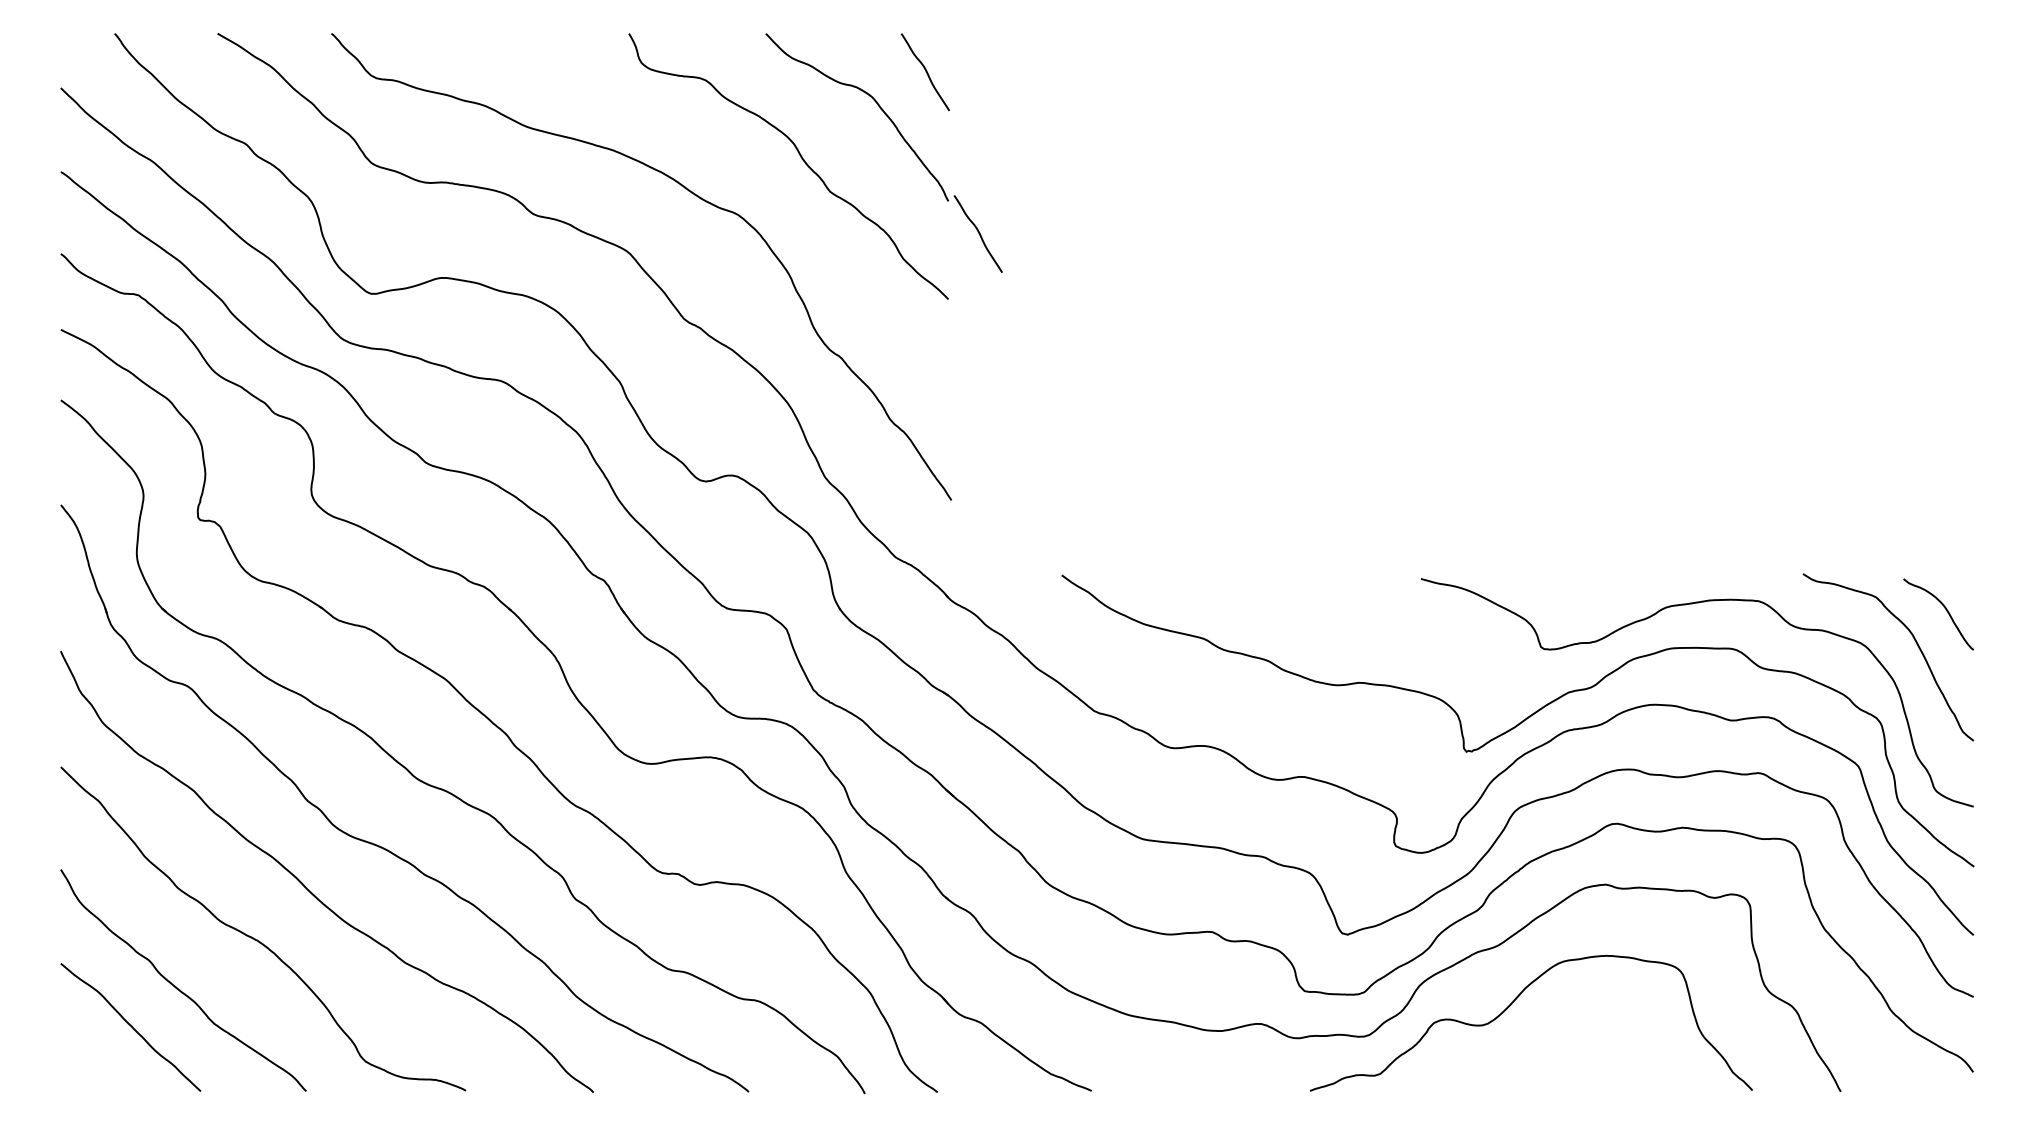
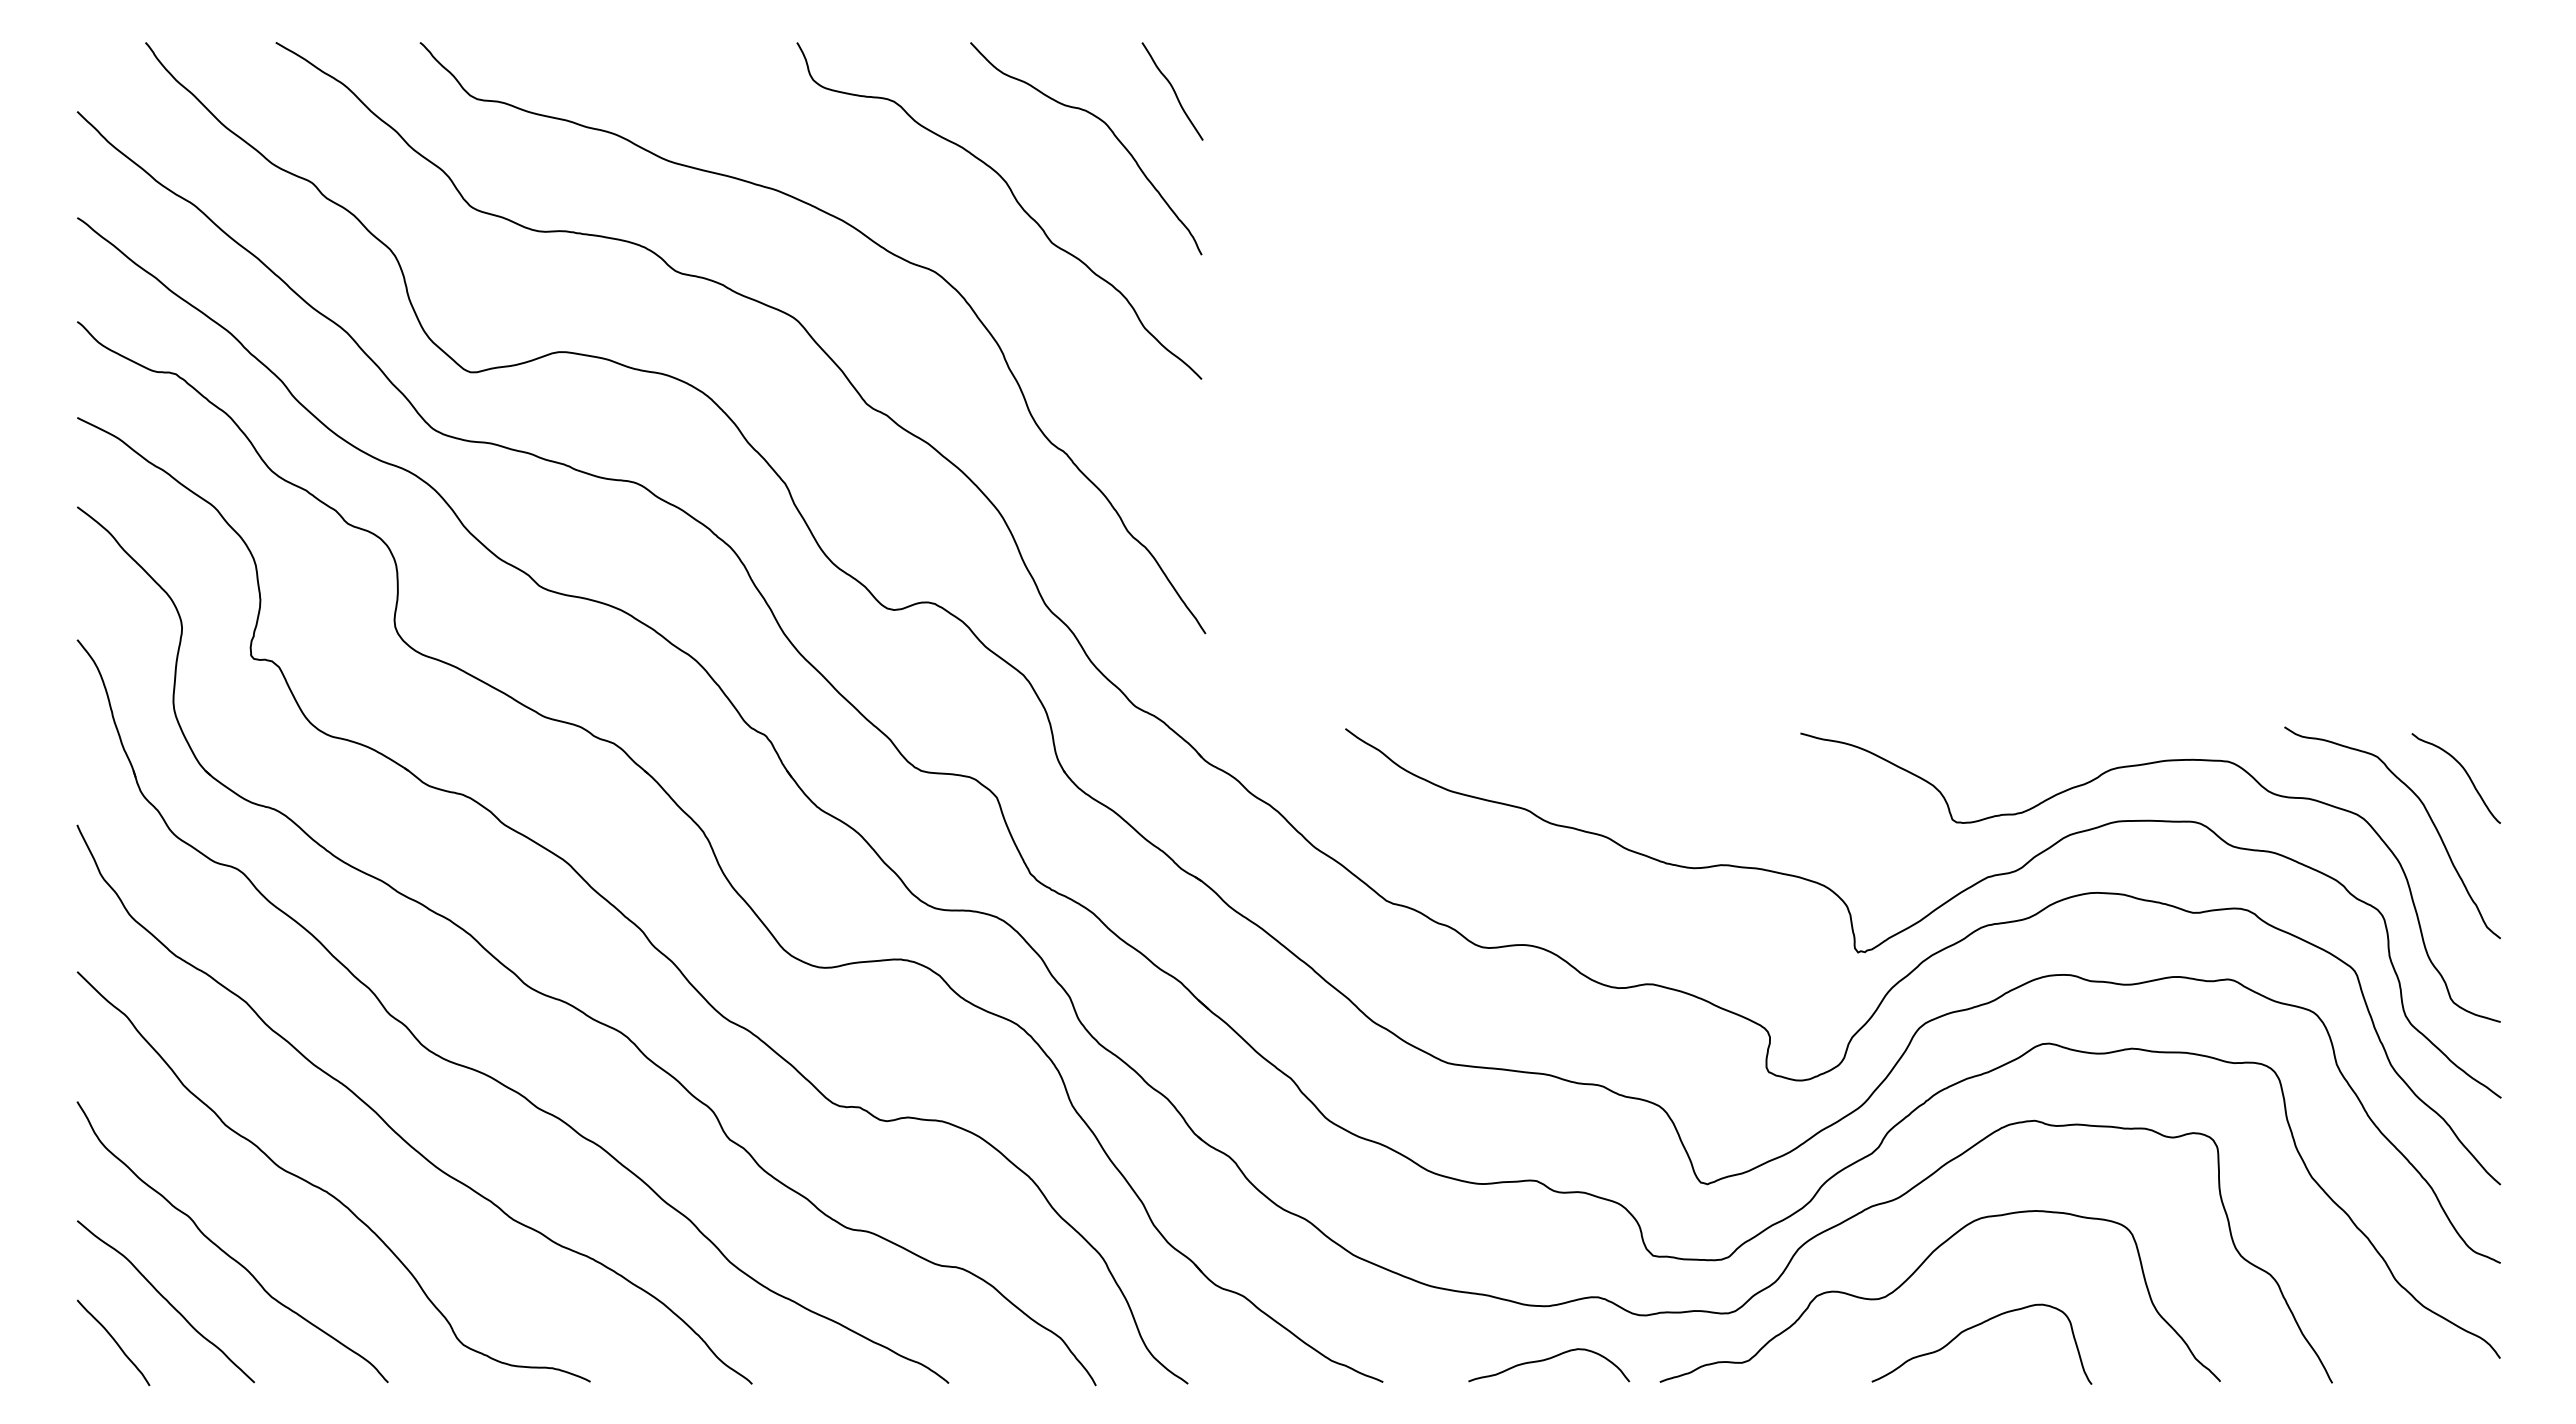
curve: (979, 234) -> (1240, 296), removed
curve: (1560, 1047) -> (1977, 1326), added
curve: (90, 1058) -> (114, 1341), added
curve: (1220, 1073) -> (1546, 1360), added

